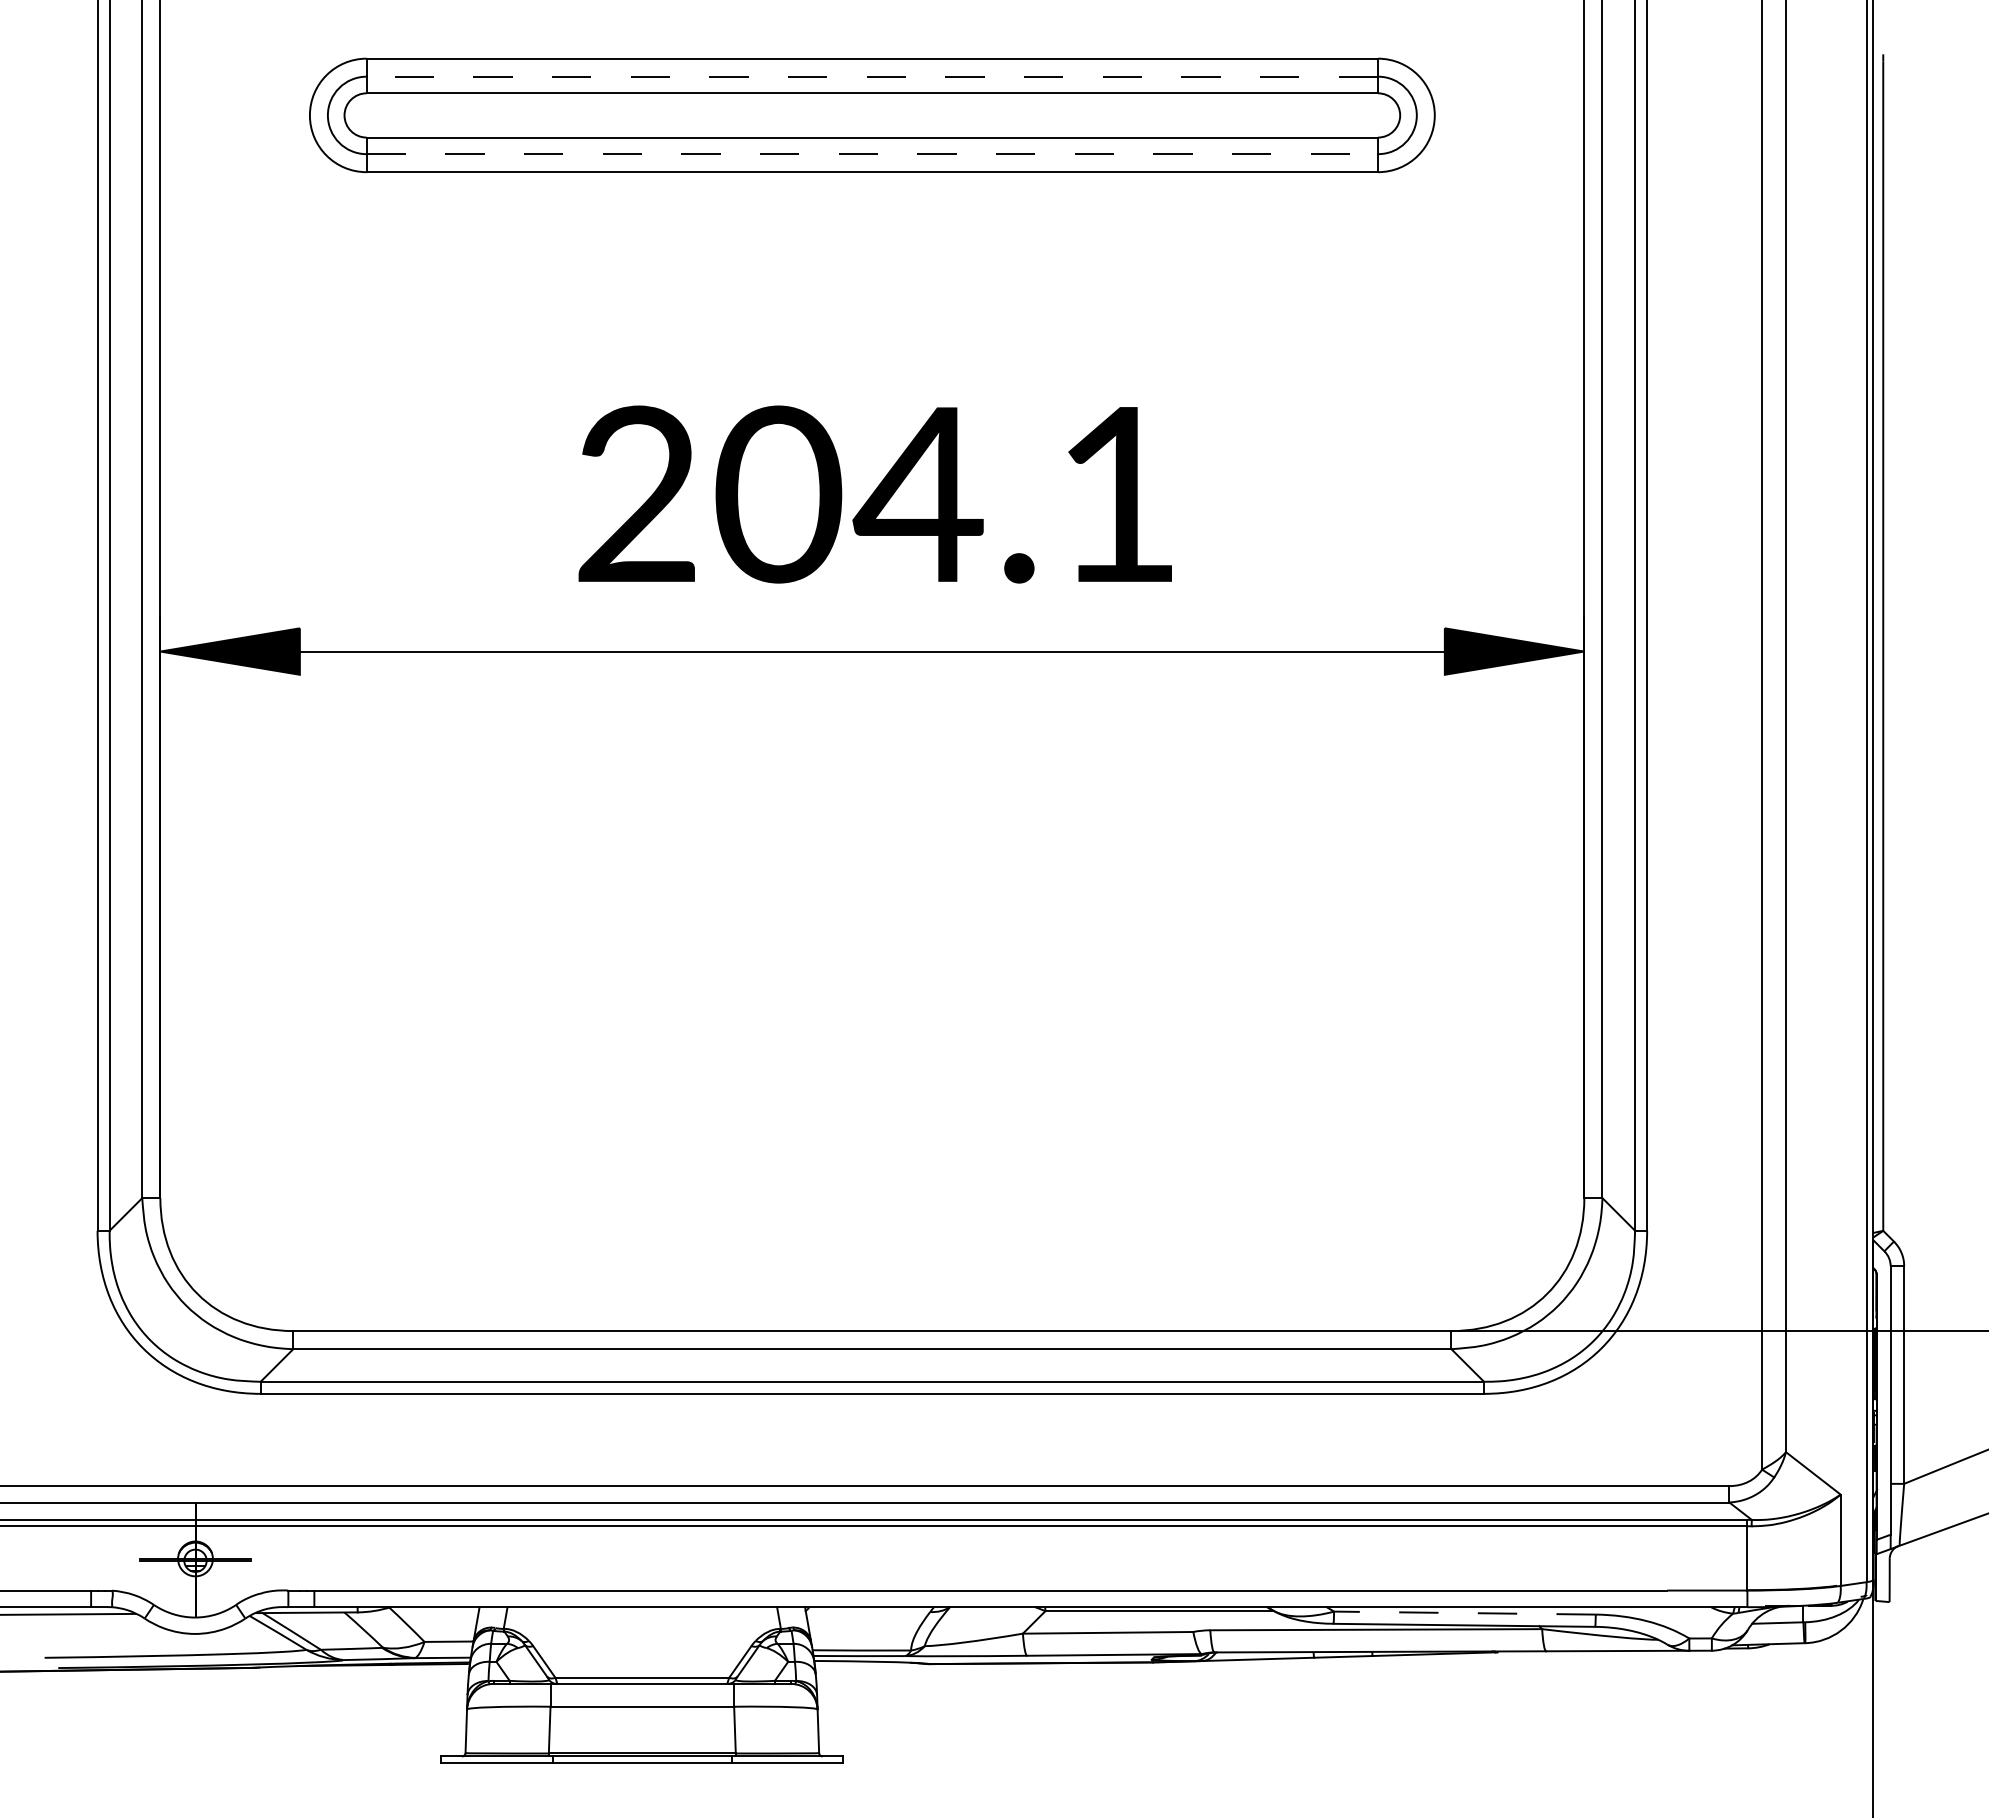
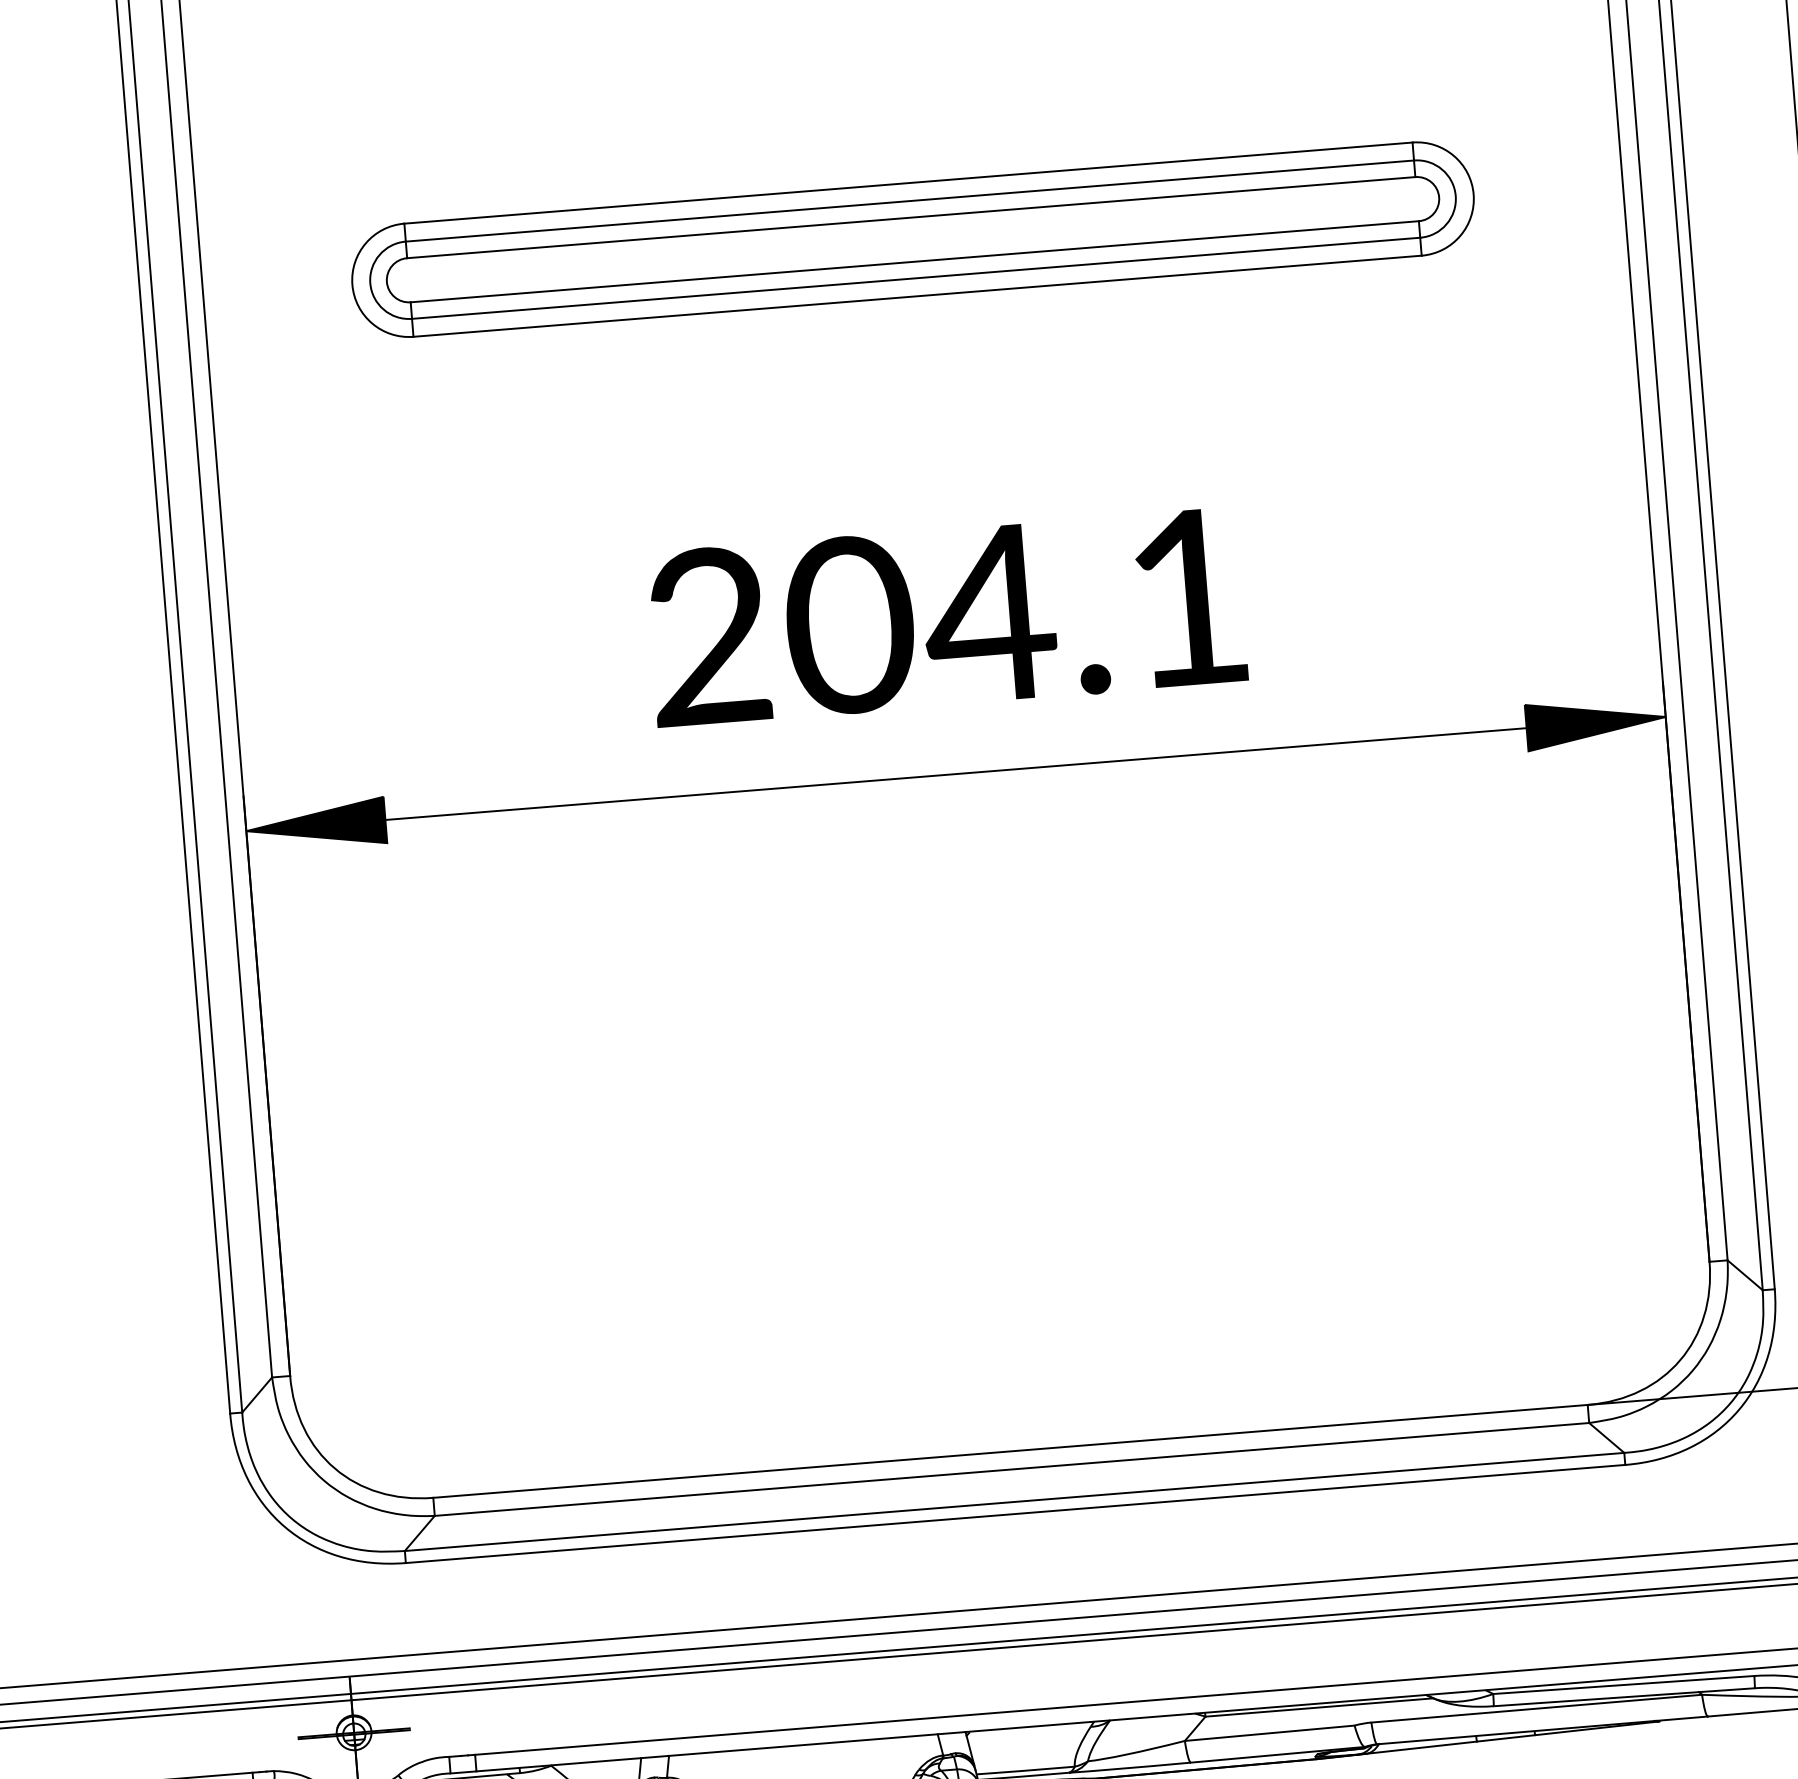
line: (872, 76) -> (910, 200), dashed -> solid
line: (872, 154) -> (916, 278), dashed -> solid
line: (1464, 1613) -> (1623, 1685), dashed -> solid

